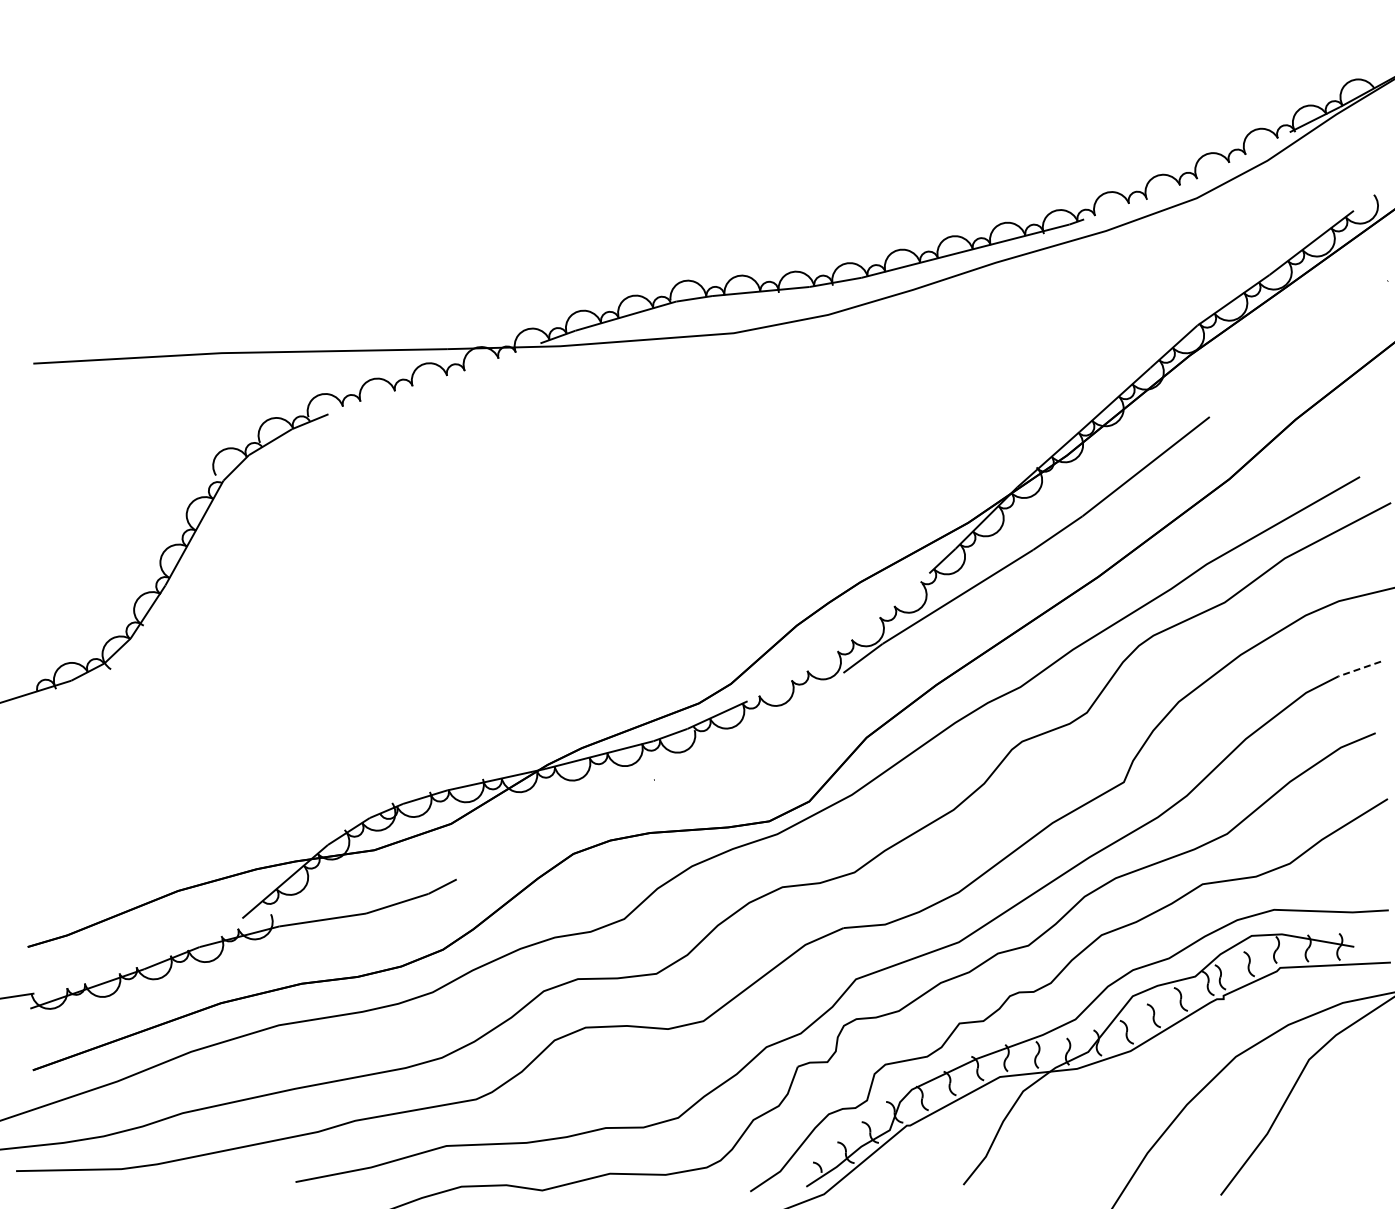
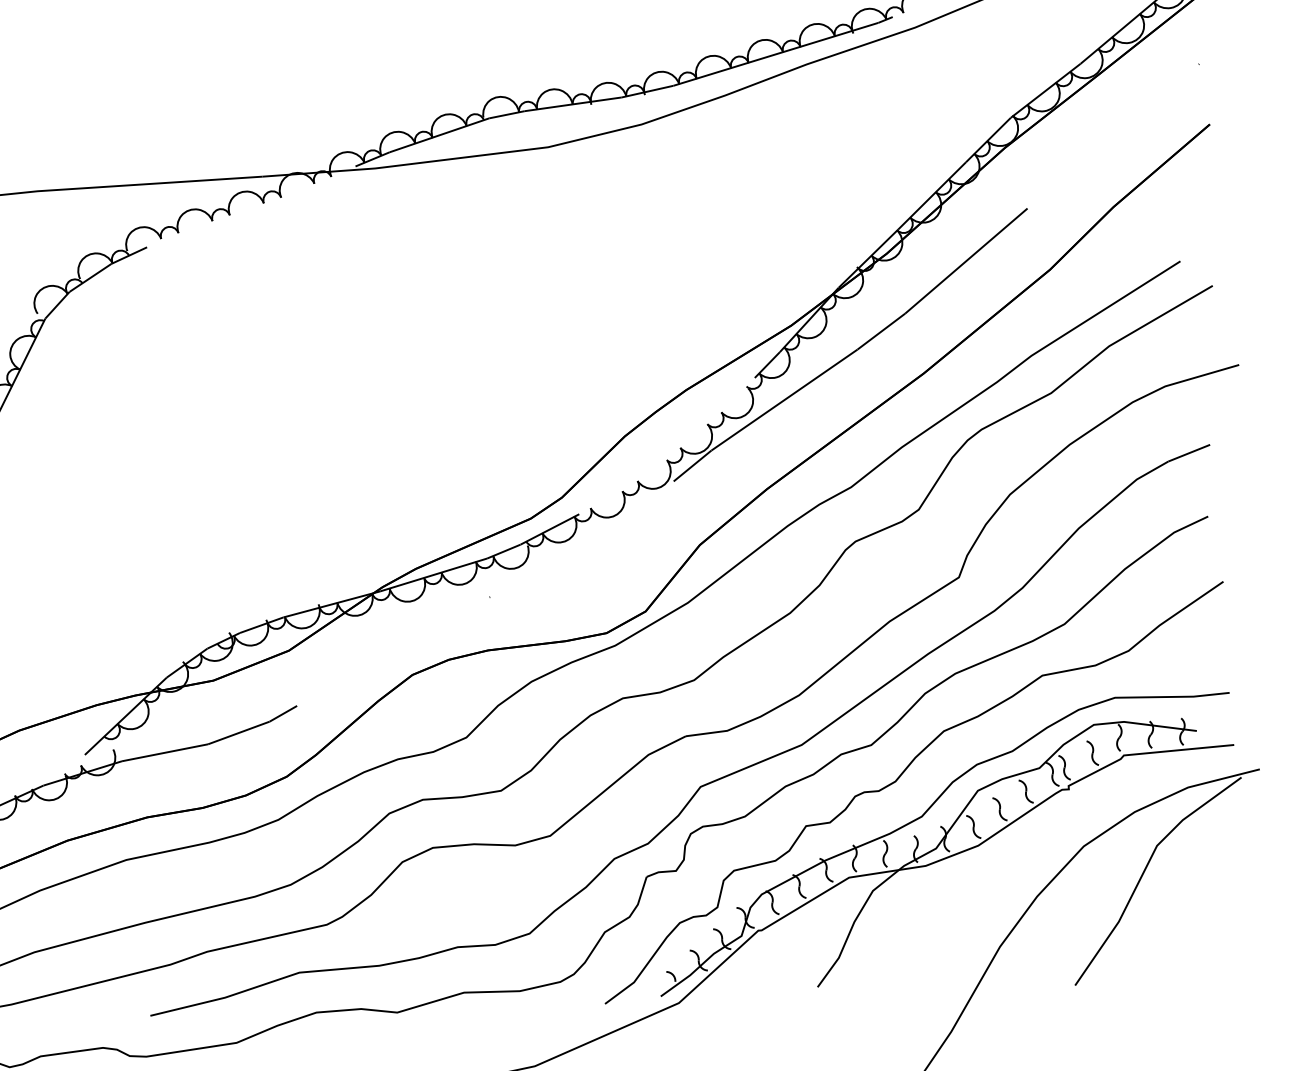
line: (1359, 669) -> (1189, 453), dashed -> solid

